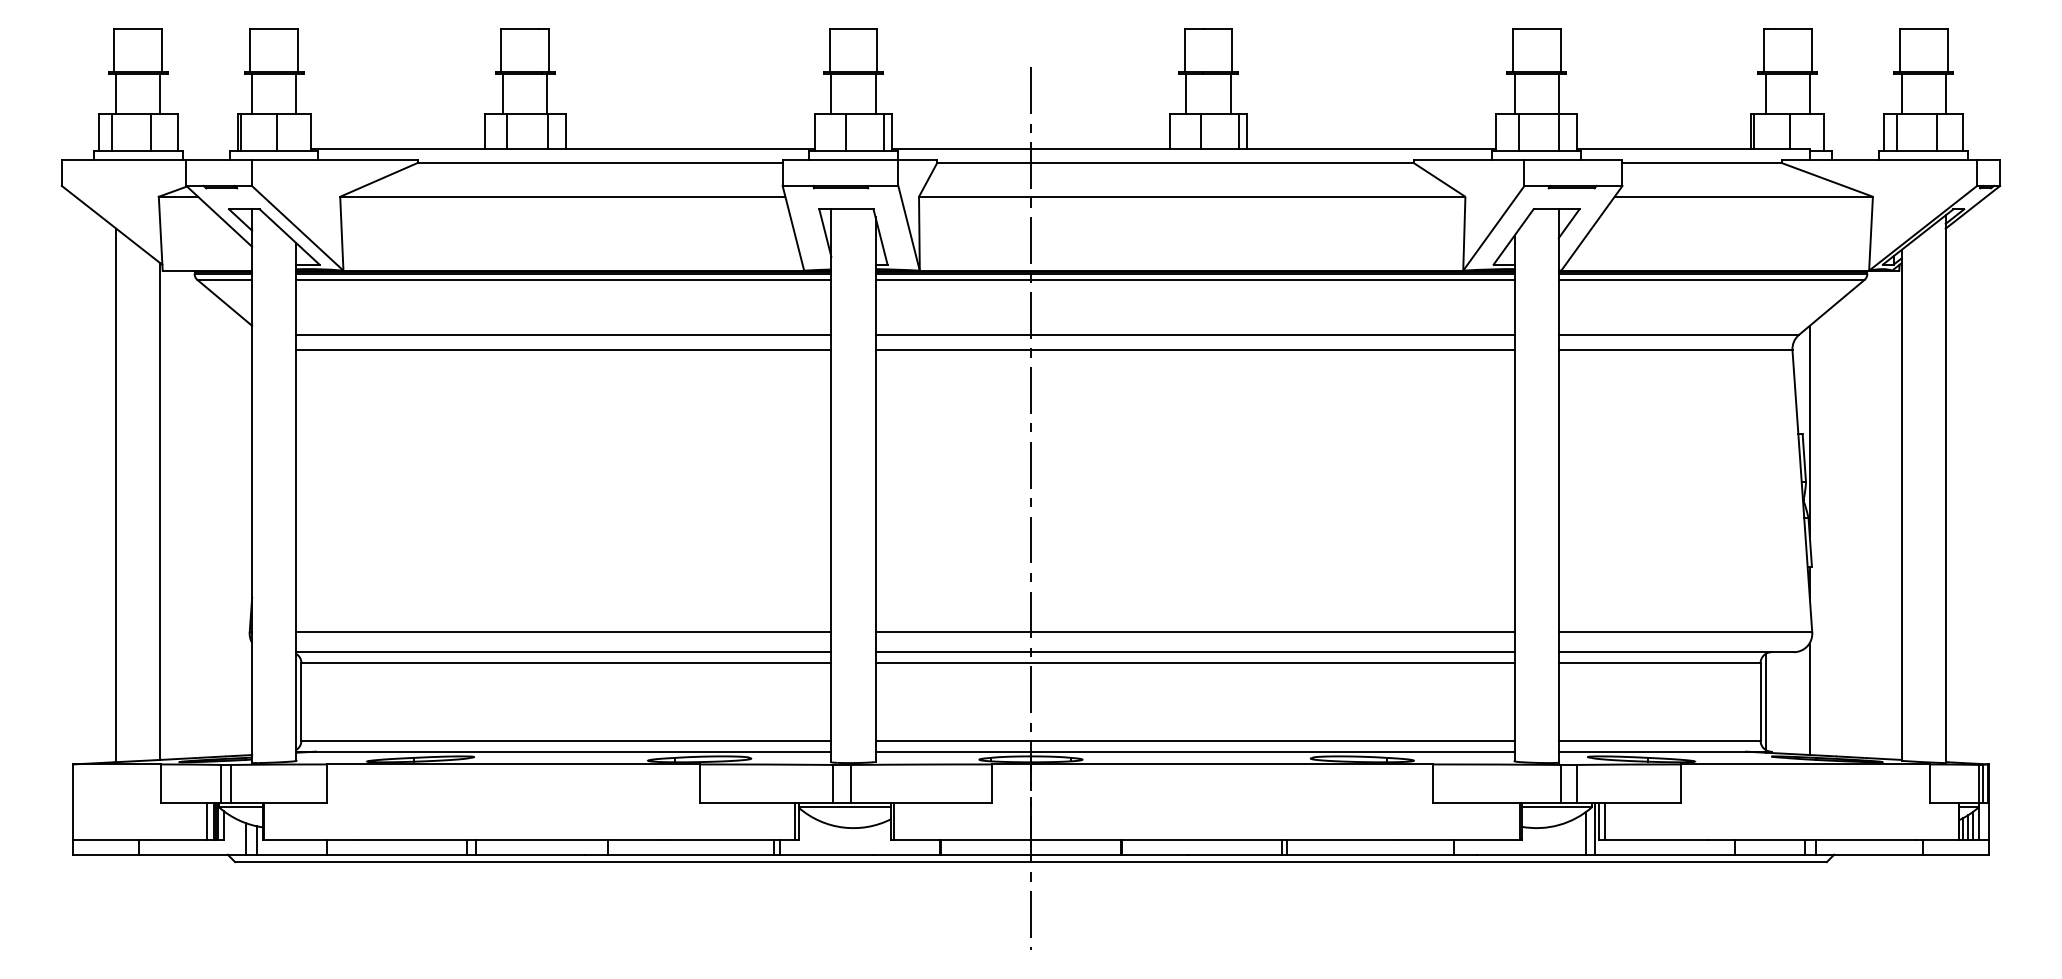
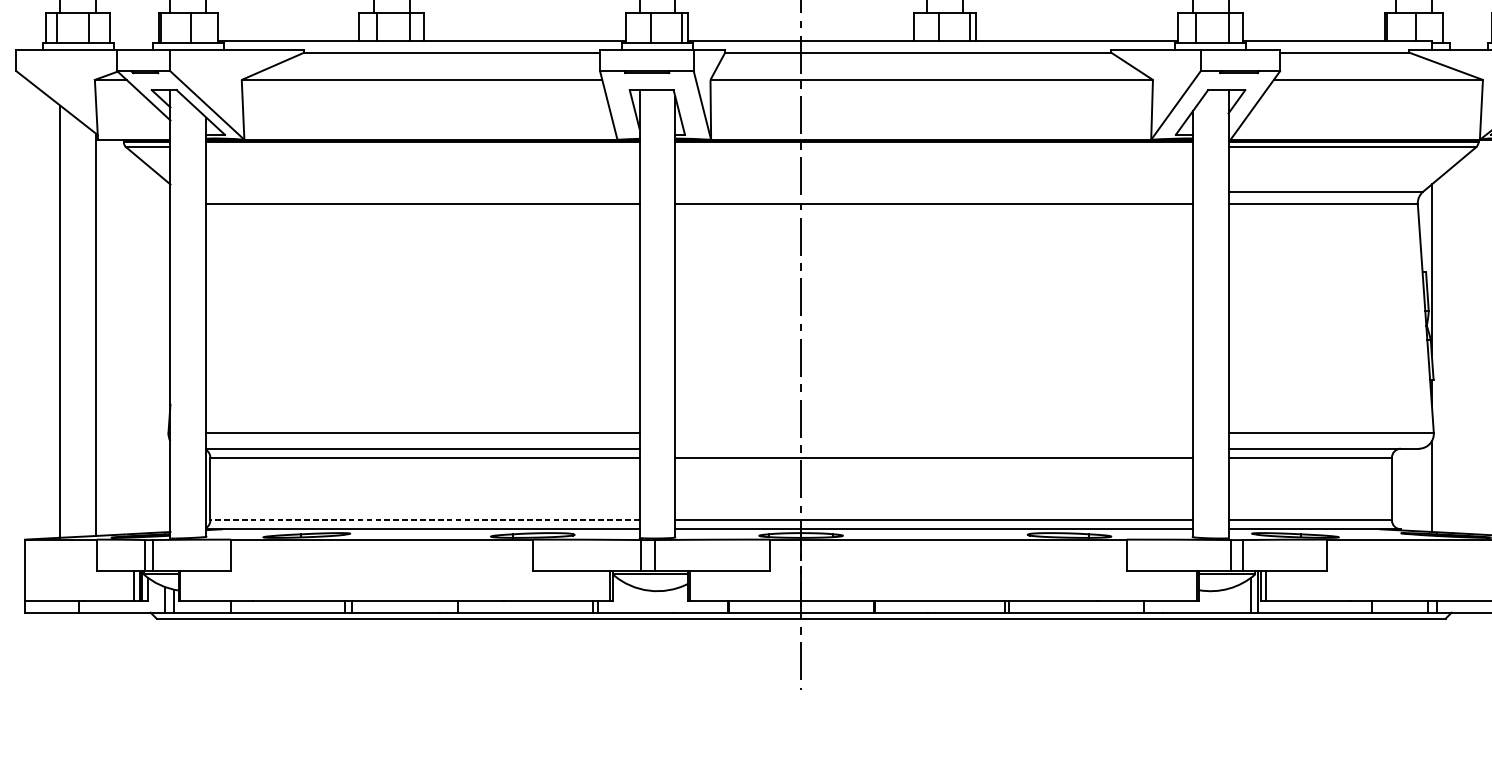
line: (563, 280) -> (422, 147), removed
line: (1194, 280) -> (933, 147), removed
line: (563, 334) -> (422, 191), removed
line: (1194, 334) -> (933, 191), removed
line: (1194, 632) -> (933, 432), removed
line: (1194, 652) -> (933, 448), removed
line: (1765, 701) -> (1395, 488), removed
line: (566, 740) -> (425, 520), solid -> dashed

